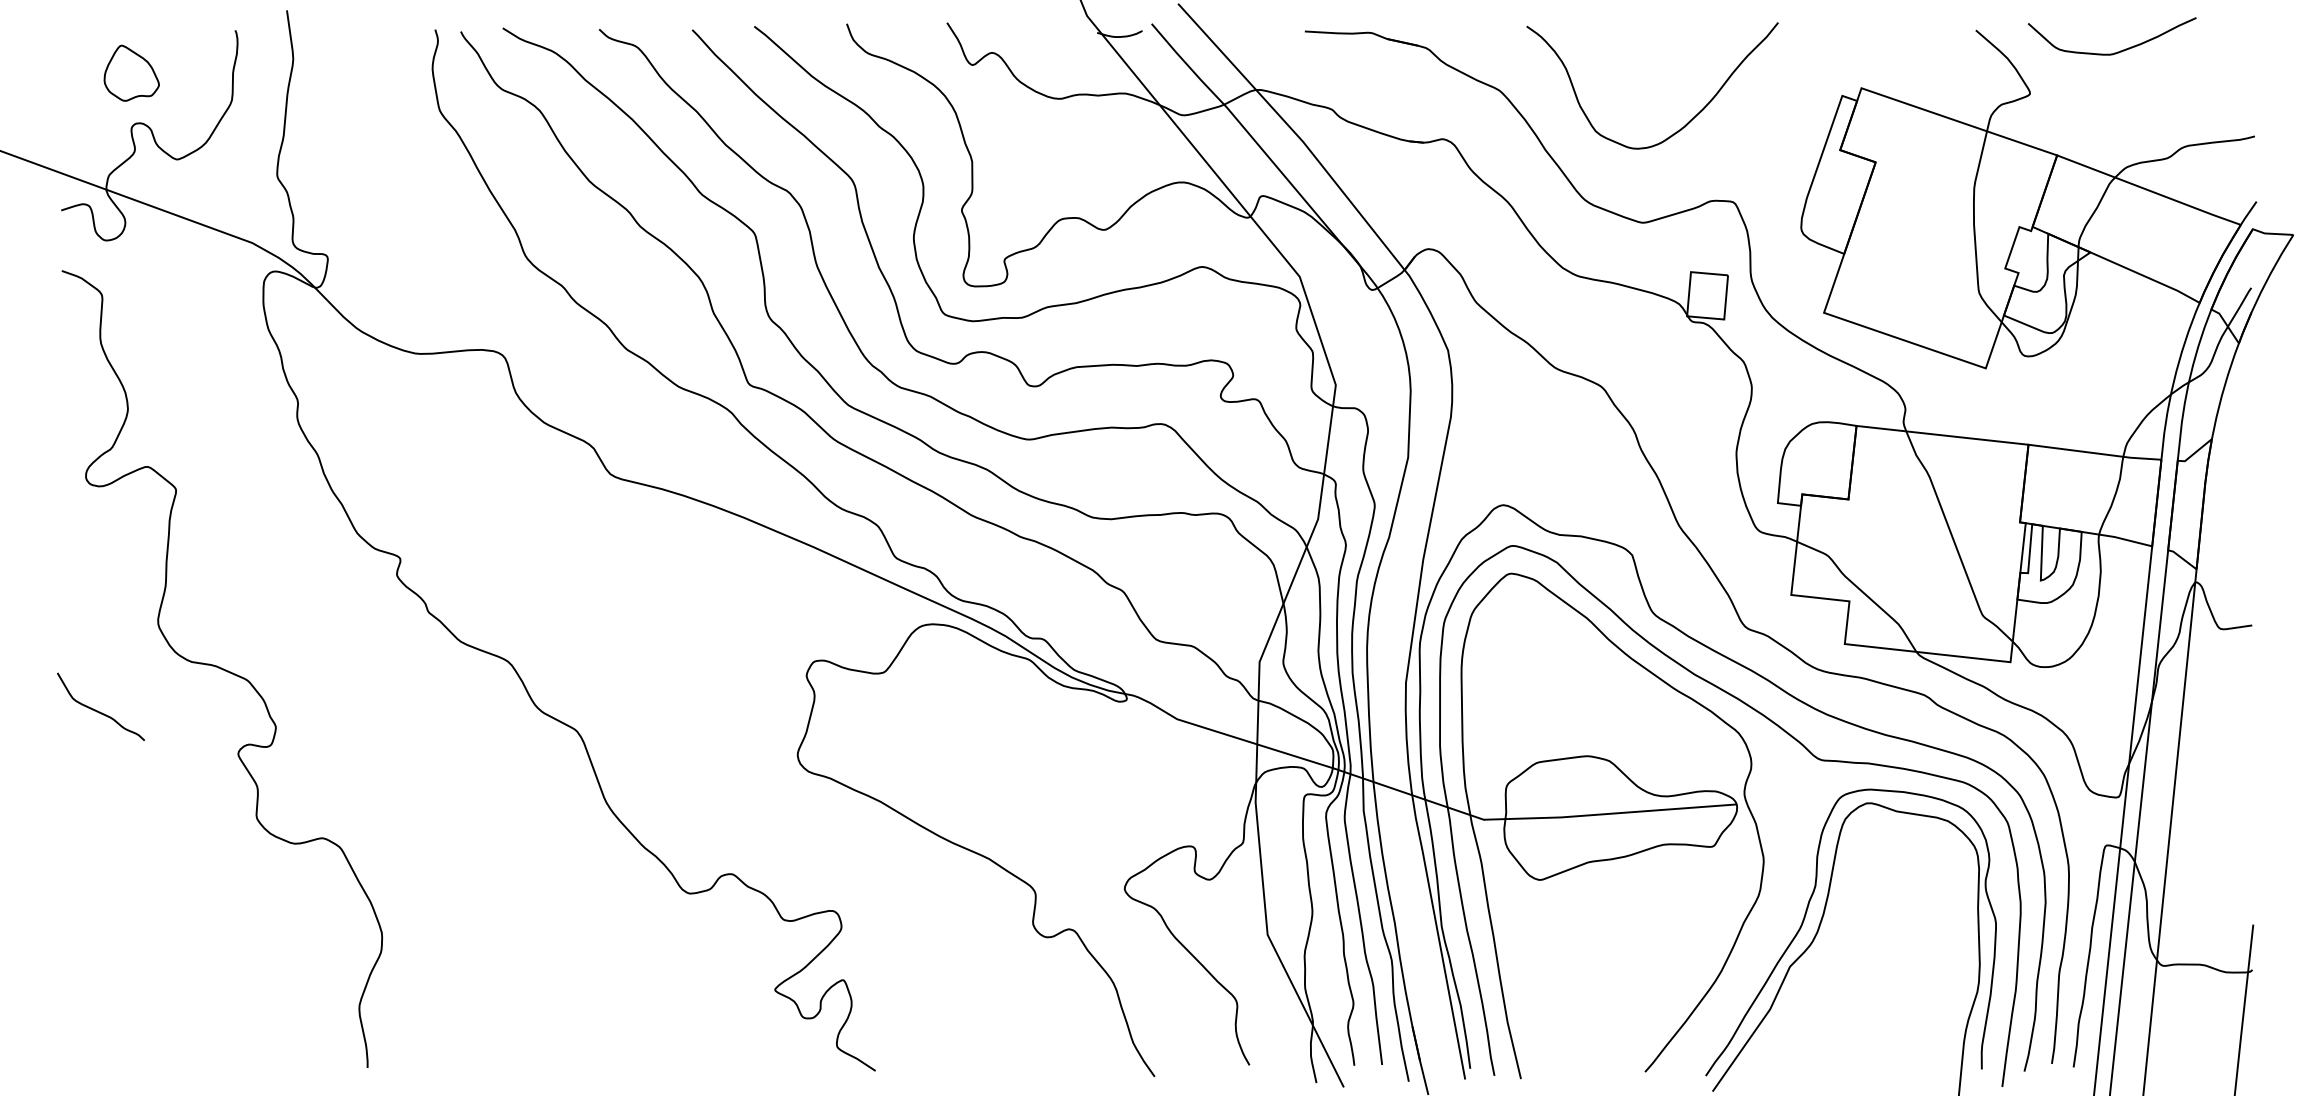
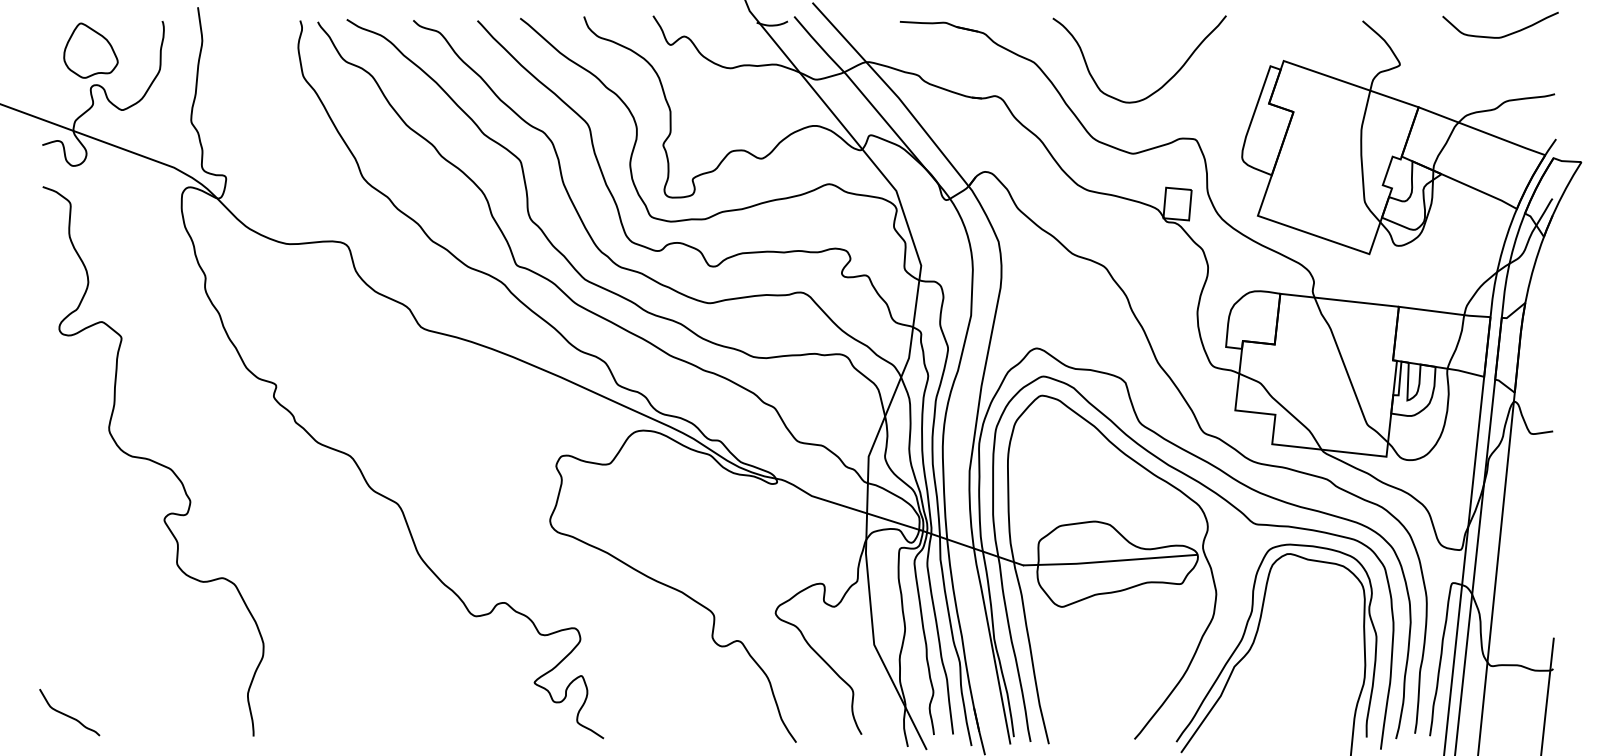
curve: (2116, 51) -> (1503, 35), moved
part: (131, 73) -> (90, 50), size x1.43
curve: (97, 709) -> (67, 714), moved

